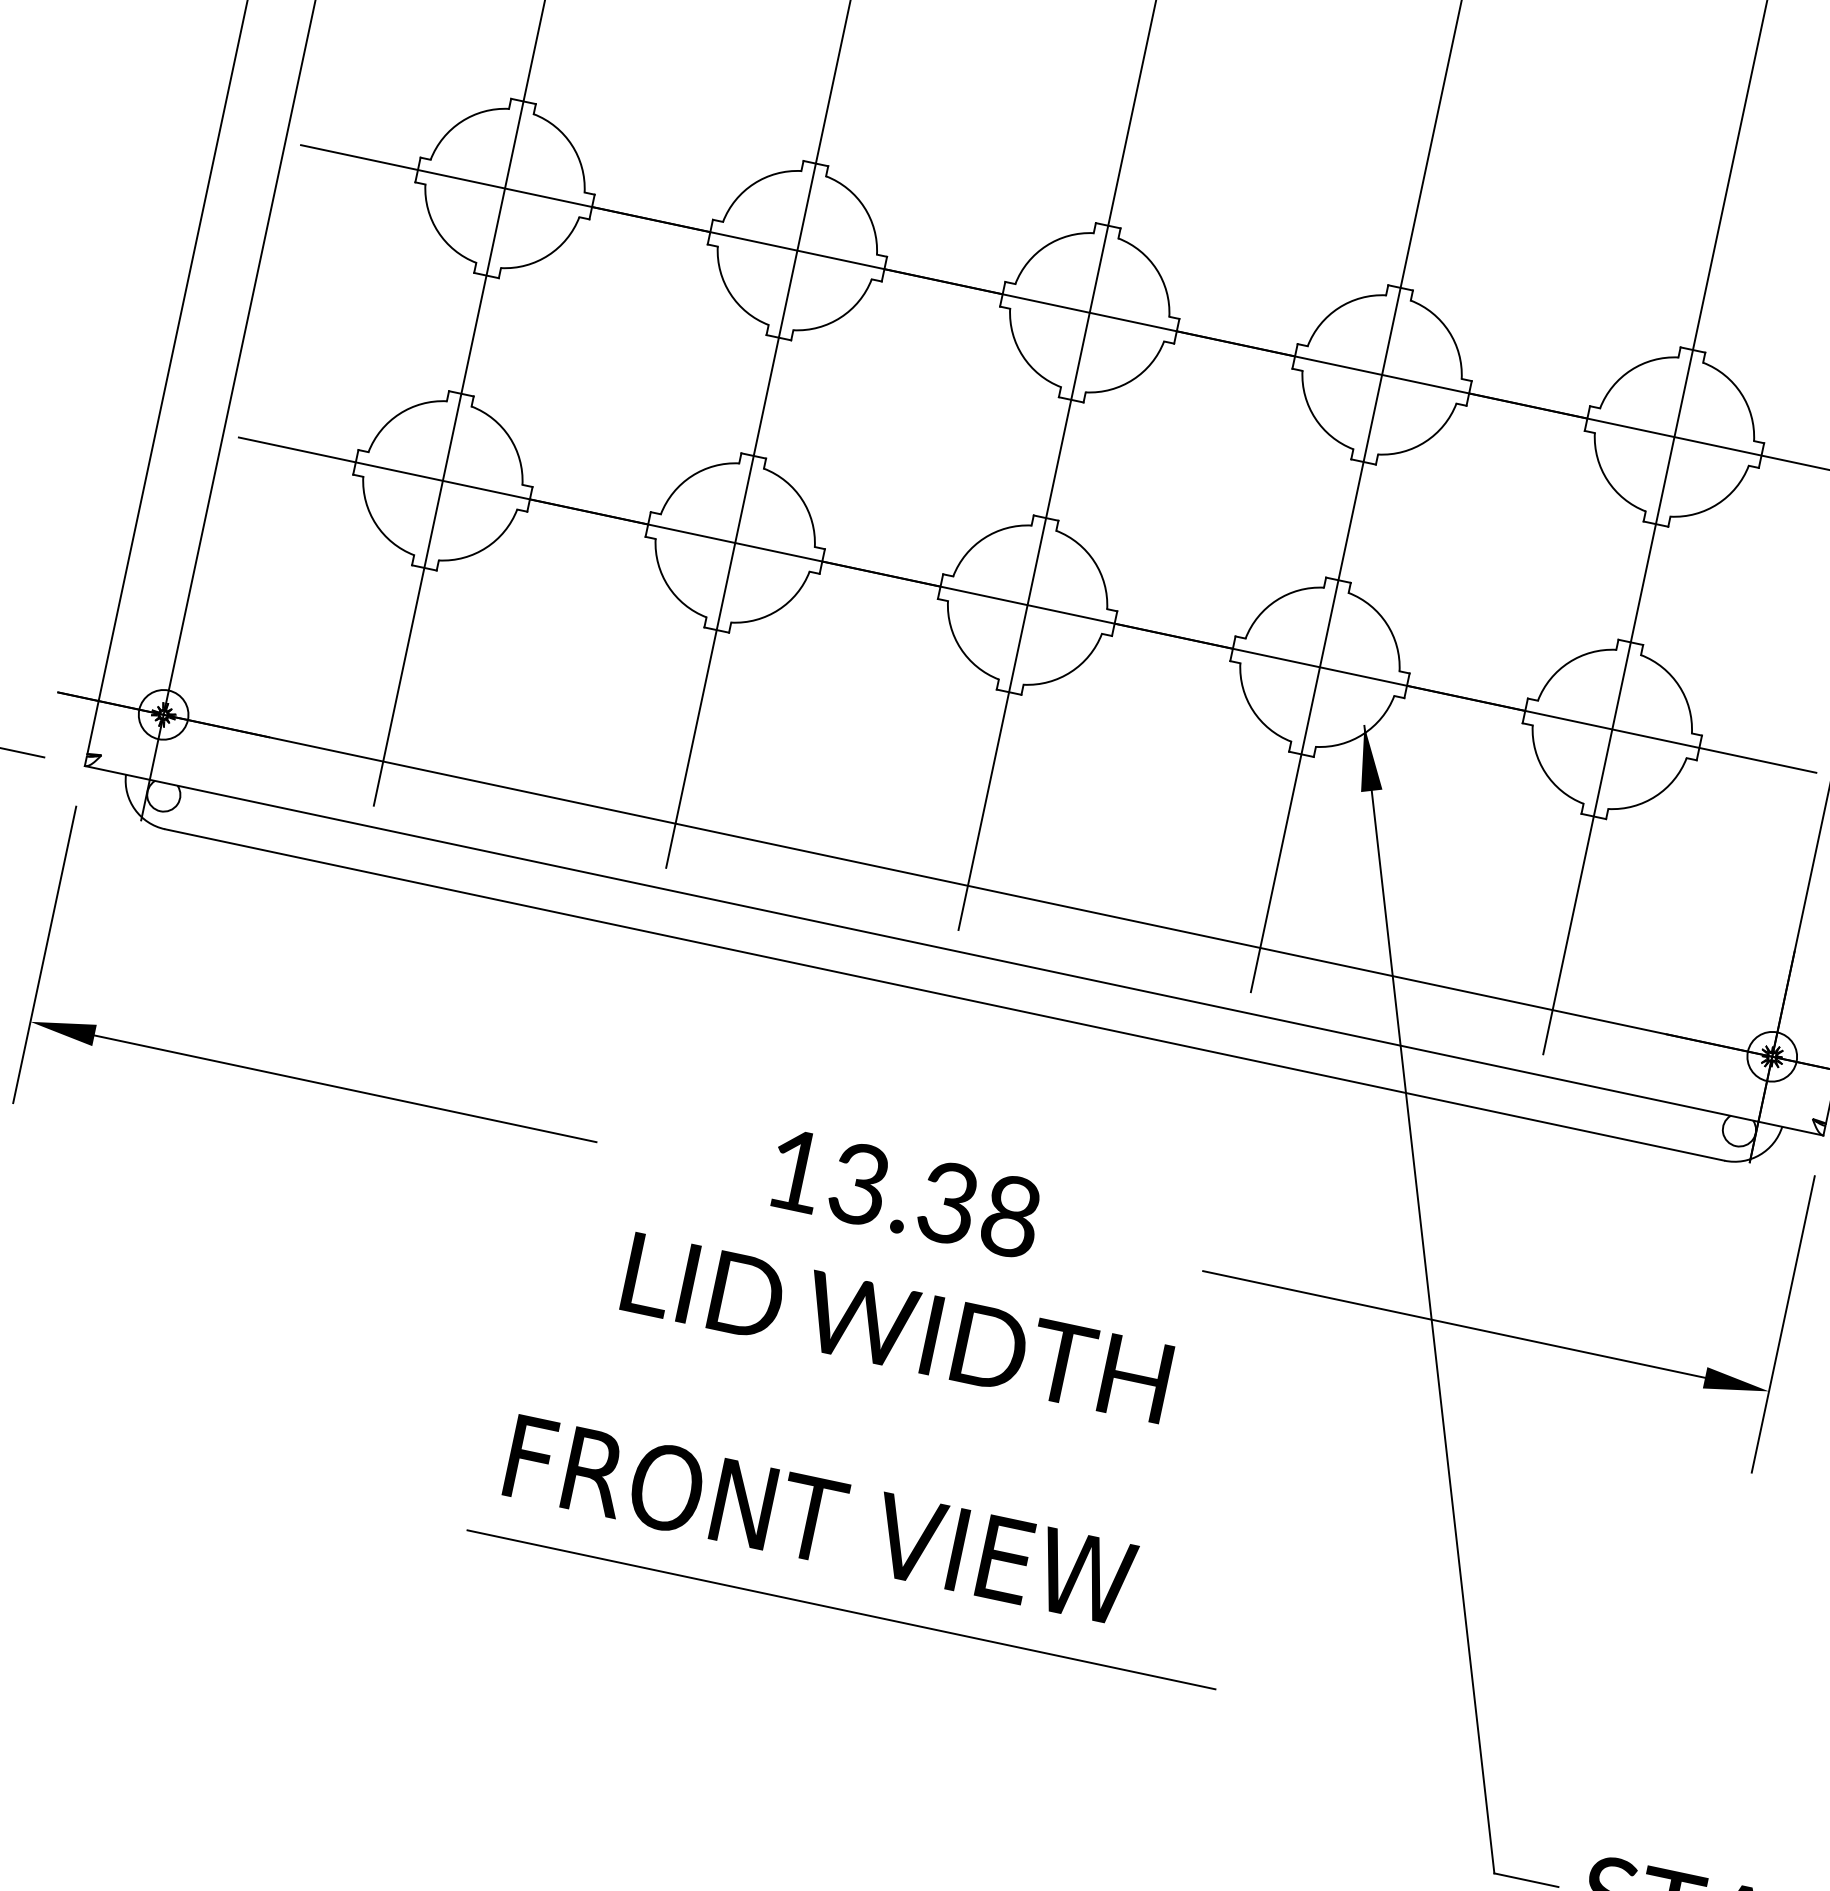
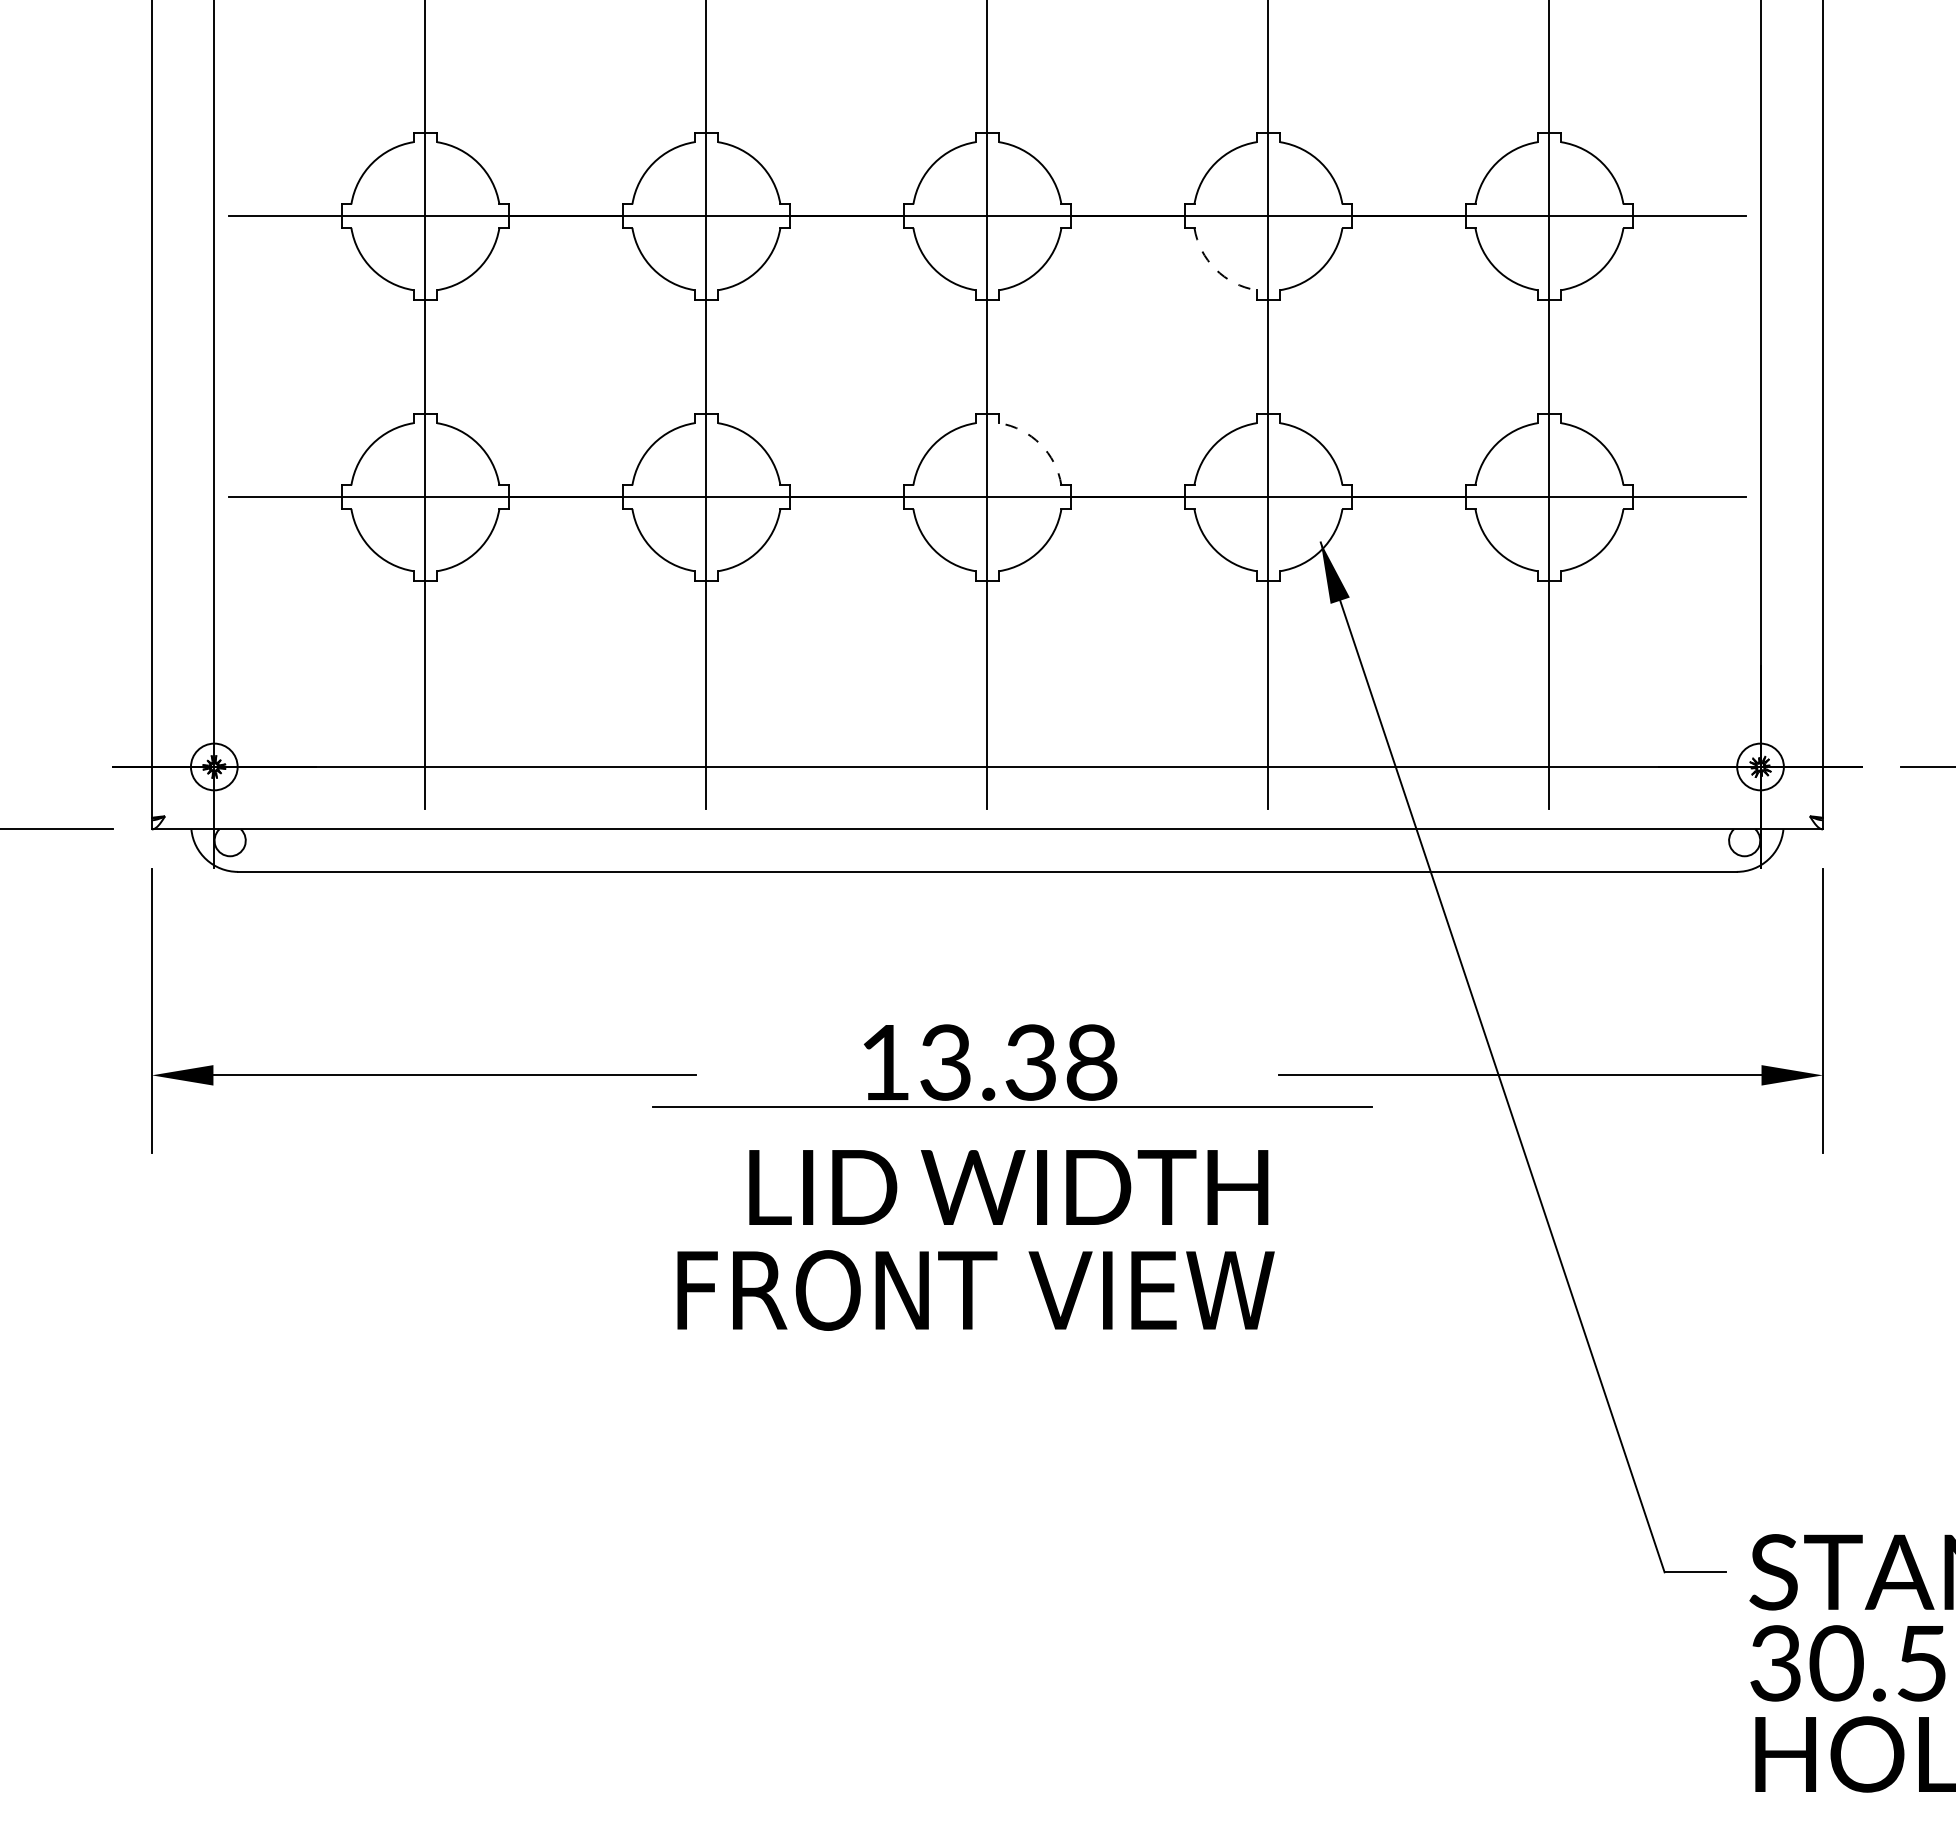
arc: (1315, 418) -> (1215, 269), solid -> dashed
arc: (1094, 562) -> (1040, 444), solid -> dashed
text: (820, 1520) -> (975, 1290), moved
line: (841, 1609) -> (1012, 1106), moved

